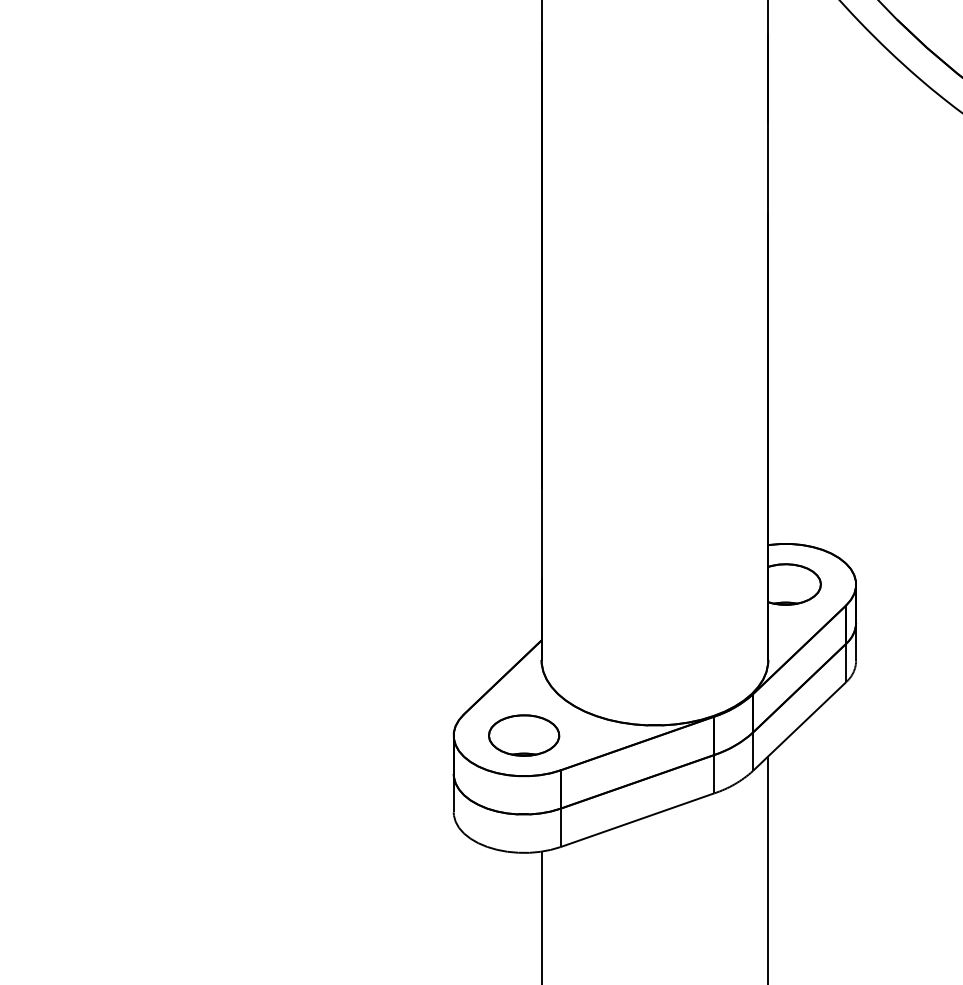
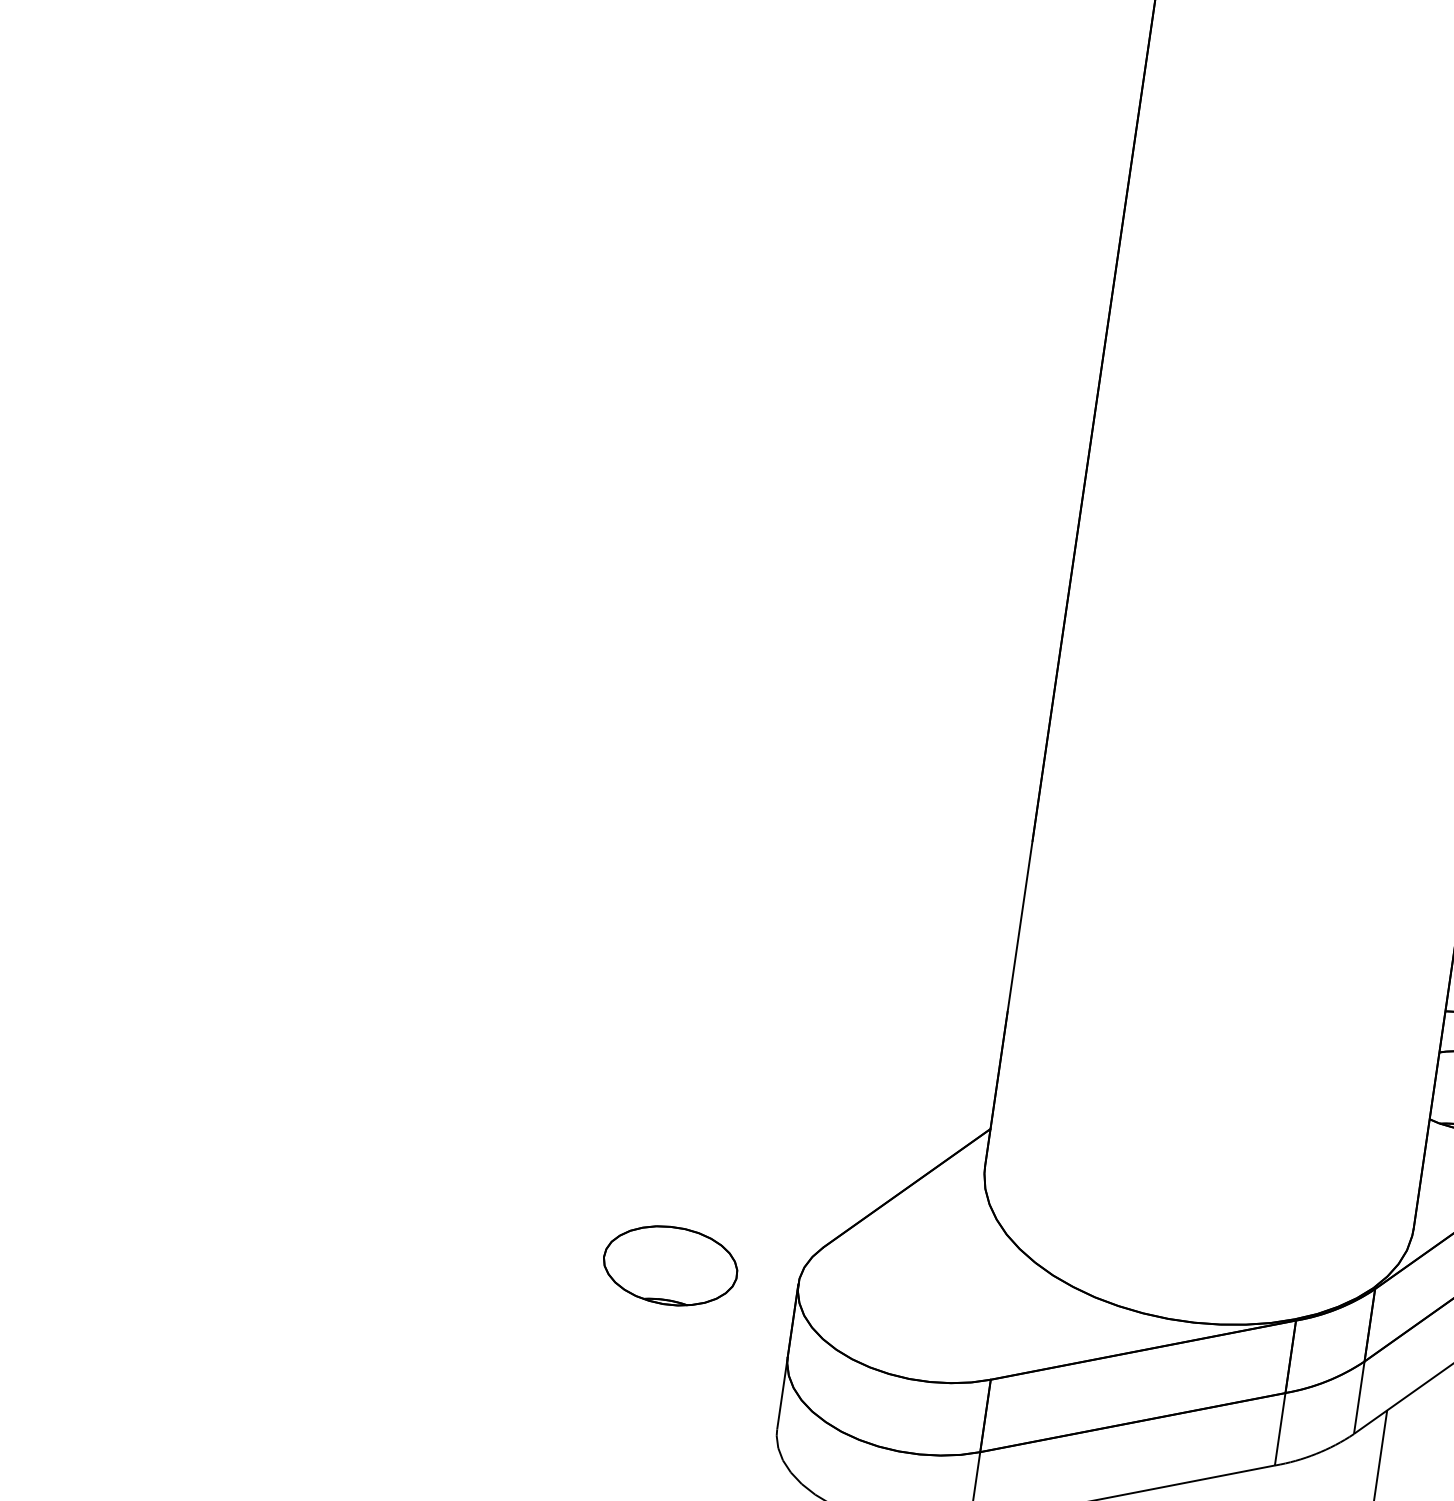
part: (524, 735) -> (671, 1265), moved

